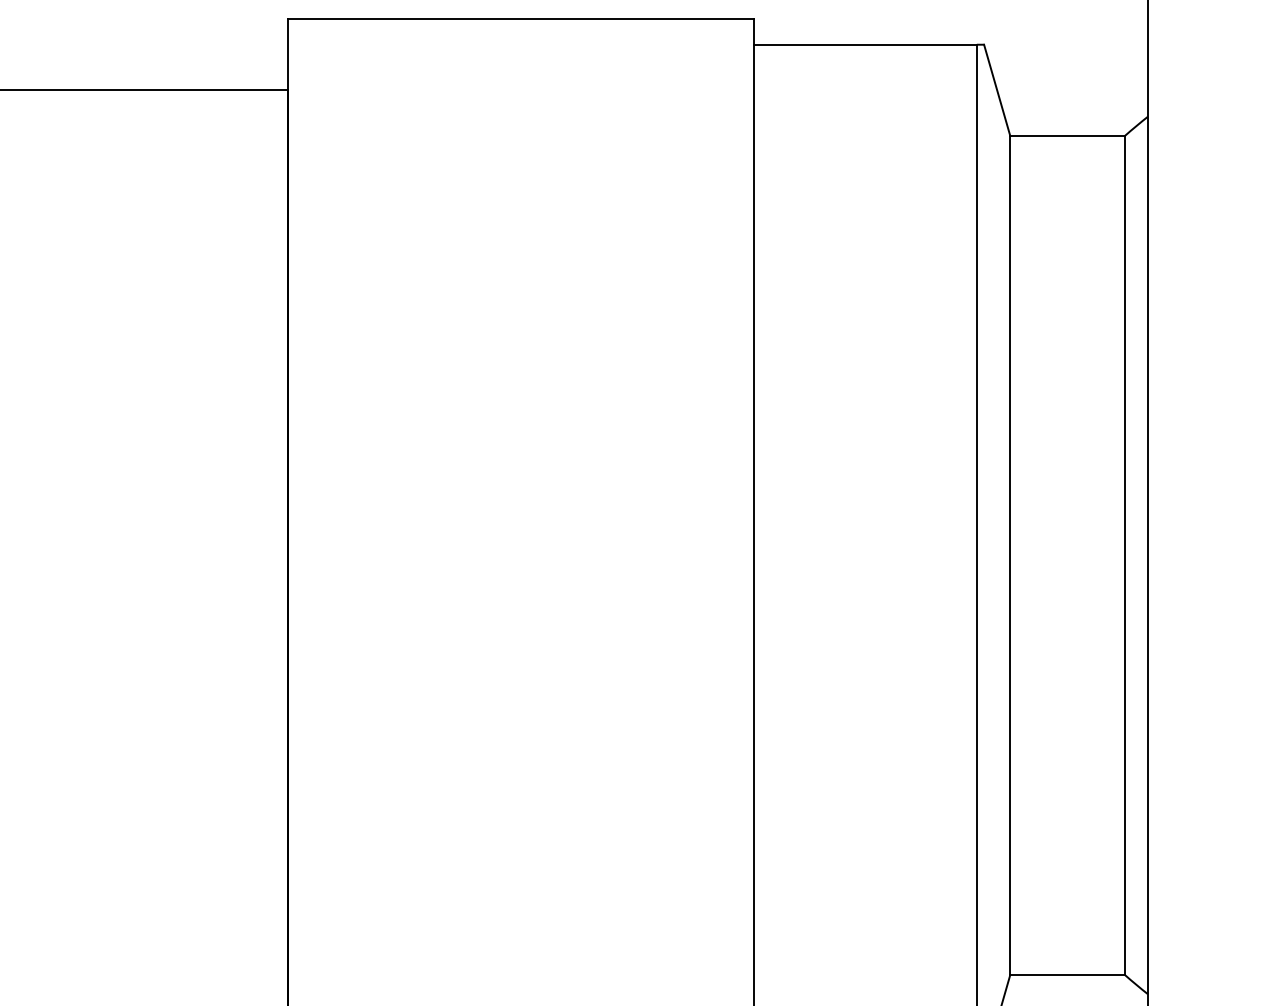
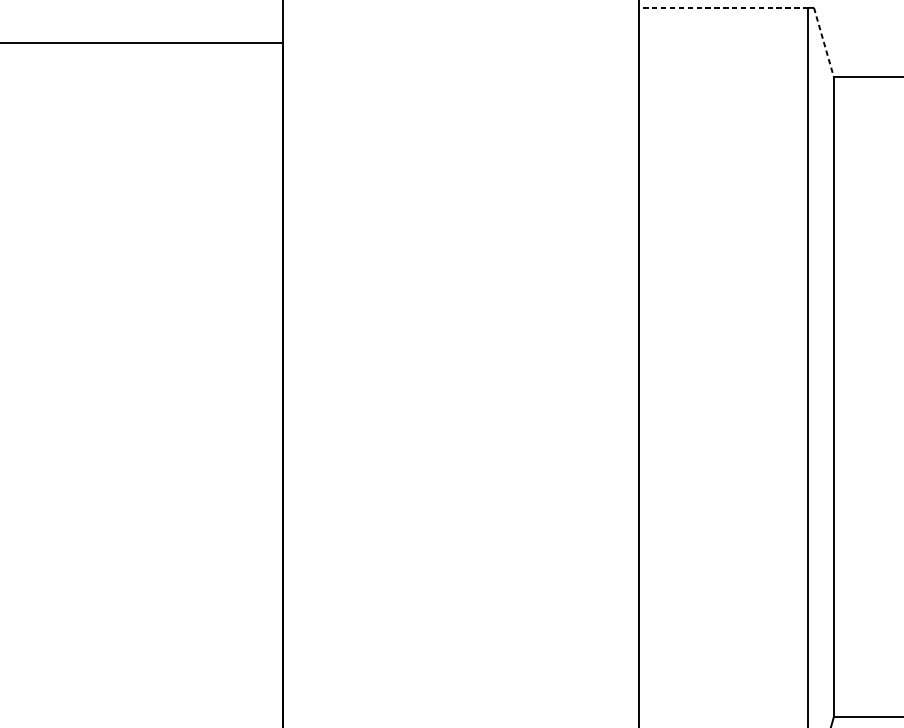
line: (865, 44) -> (723, 7), solid -> dashed
line: (997, 90) -> (824, 42), solid -> dashed

